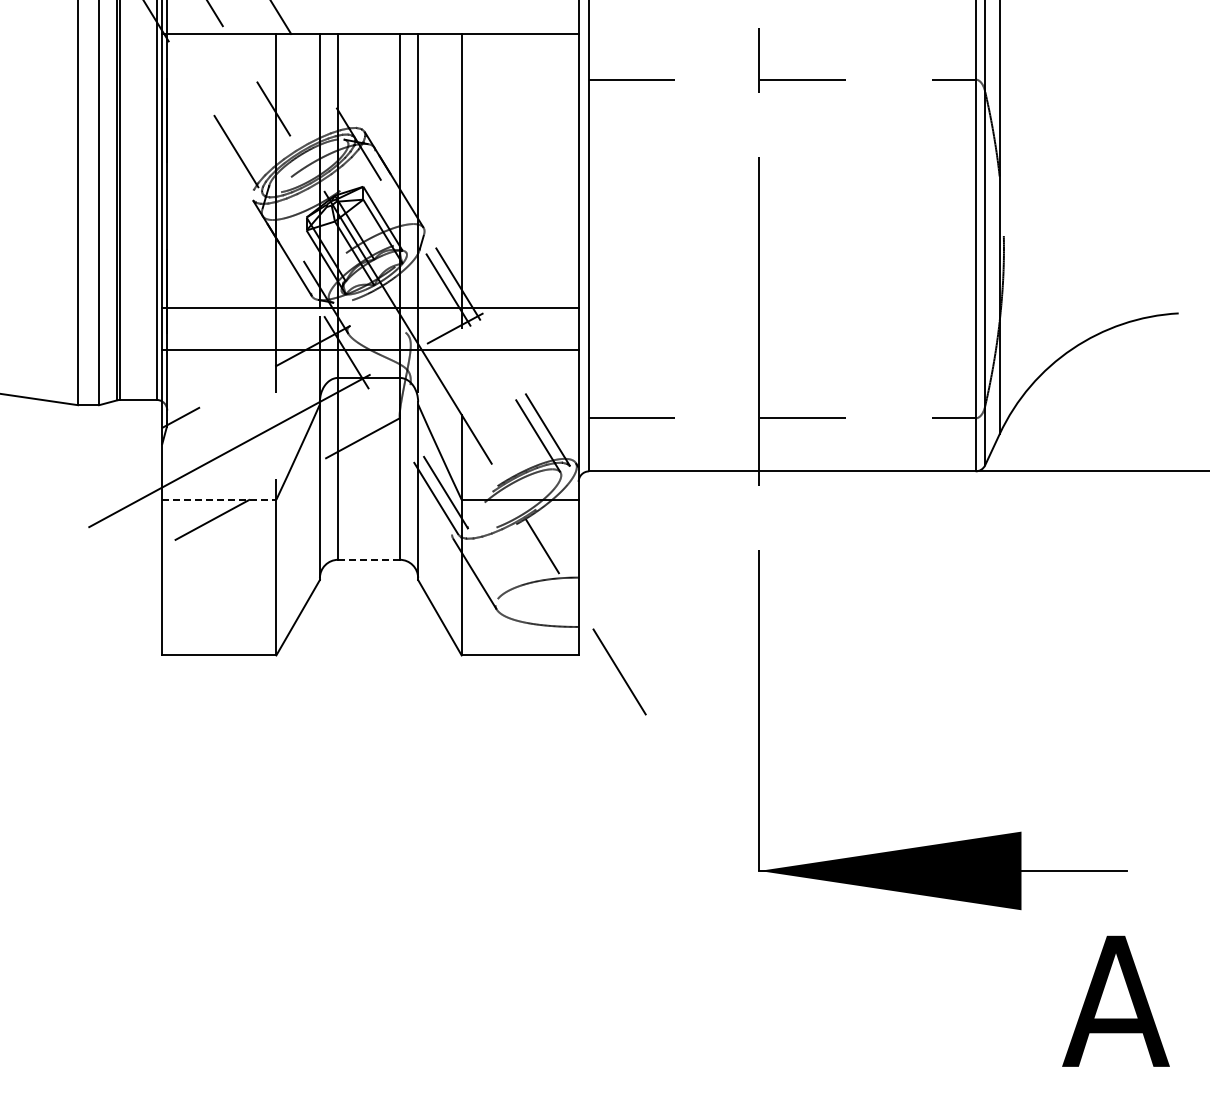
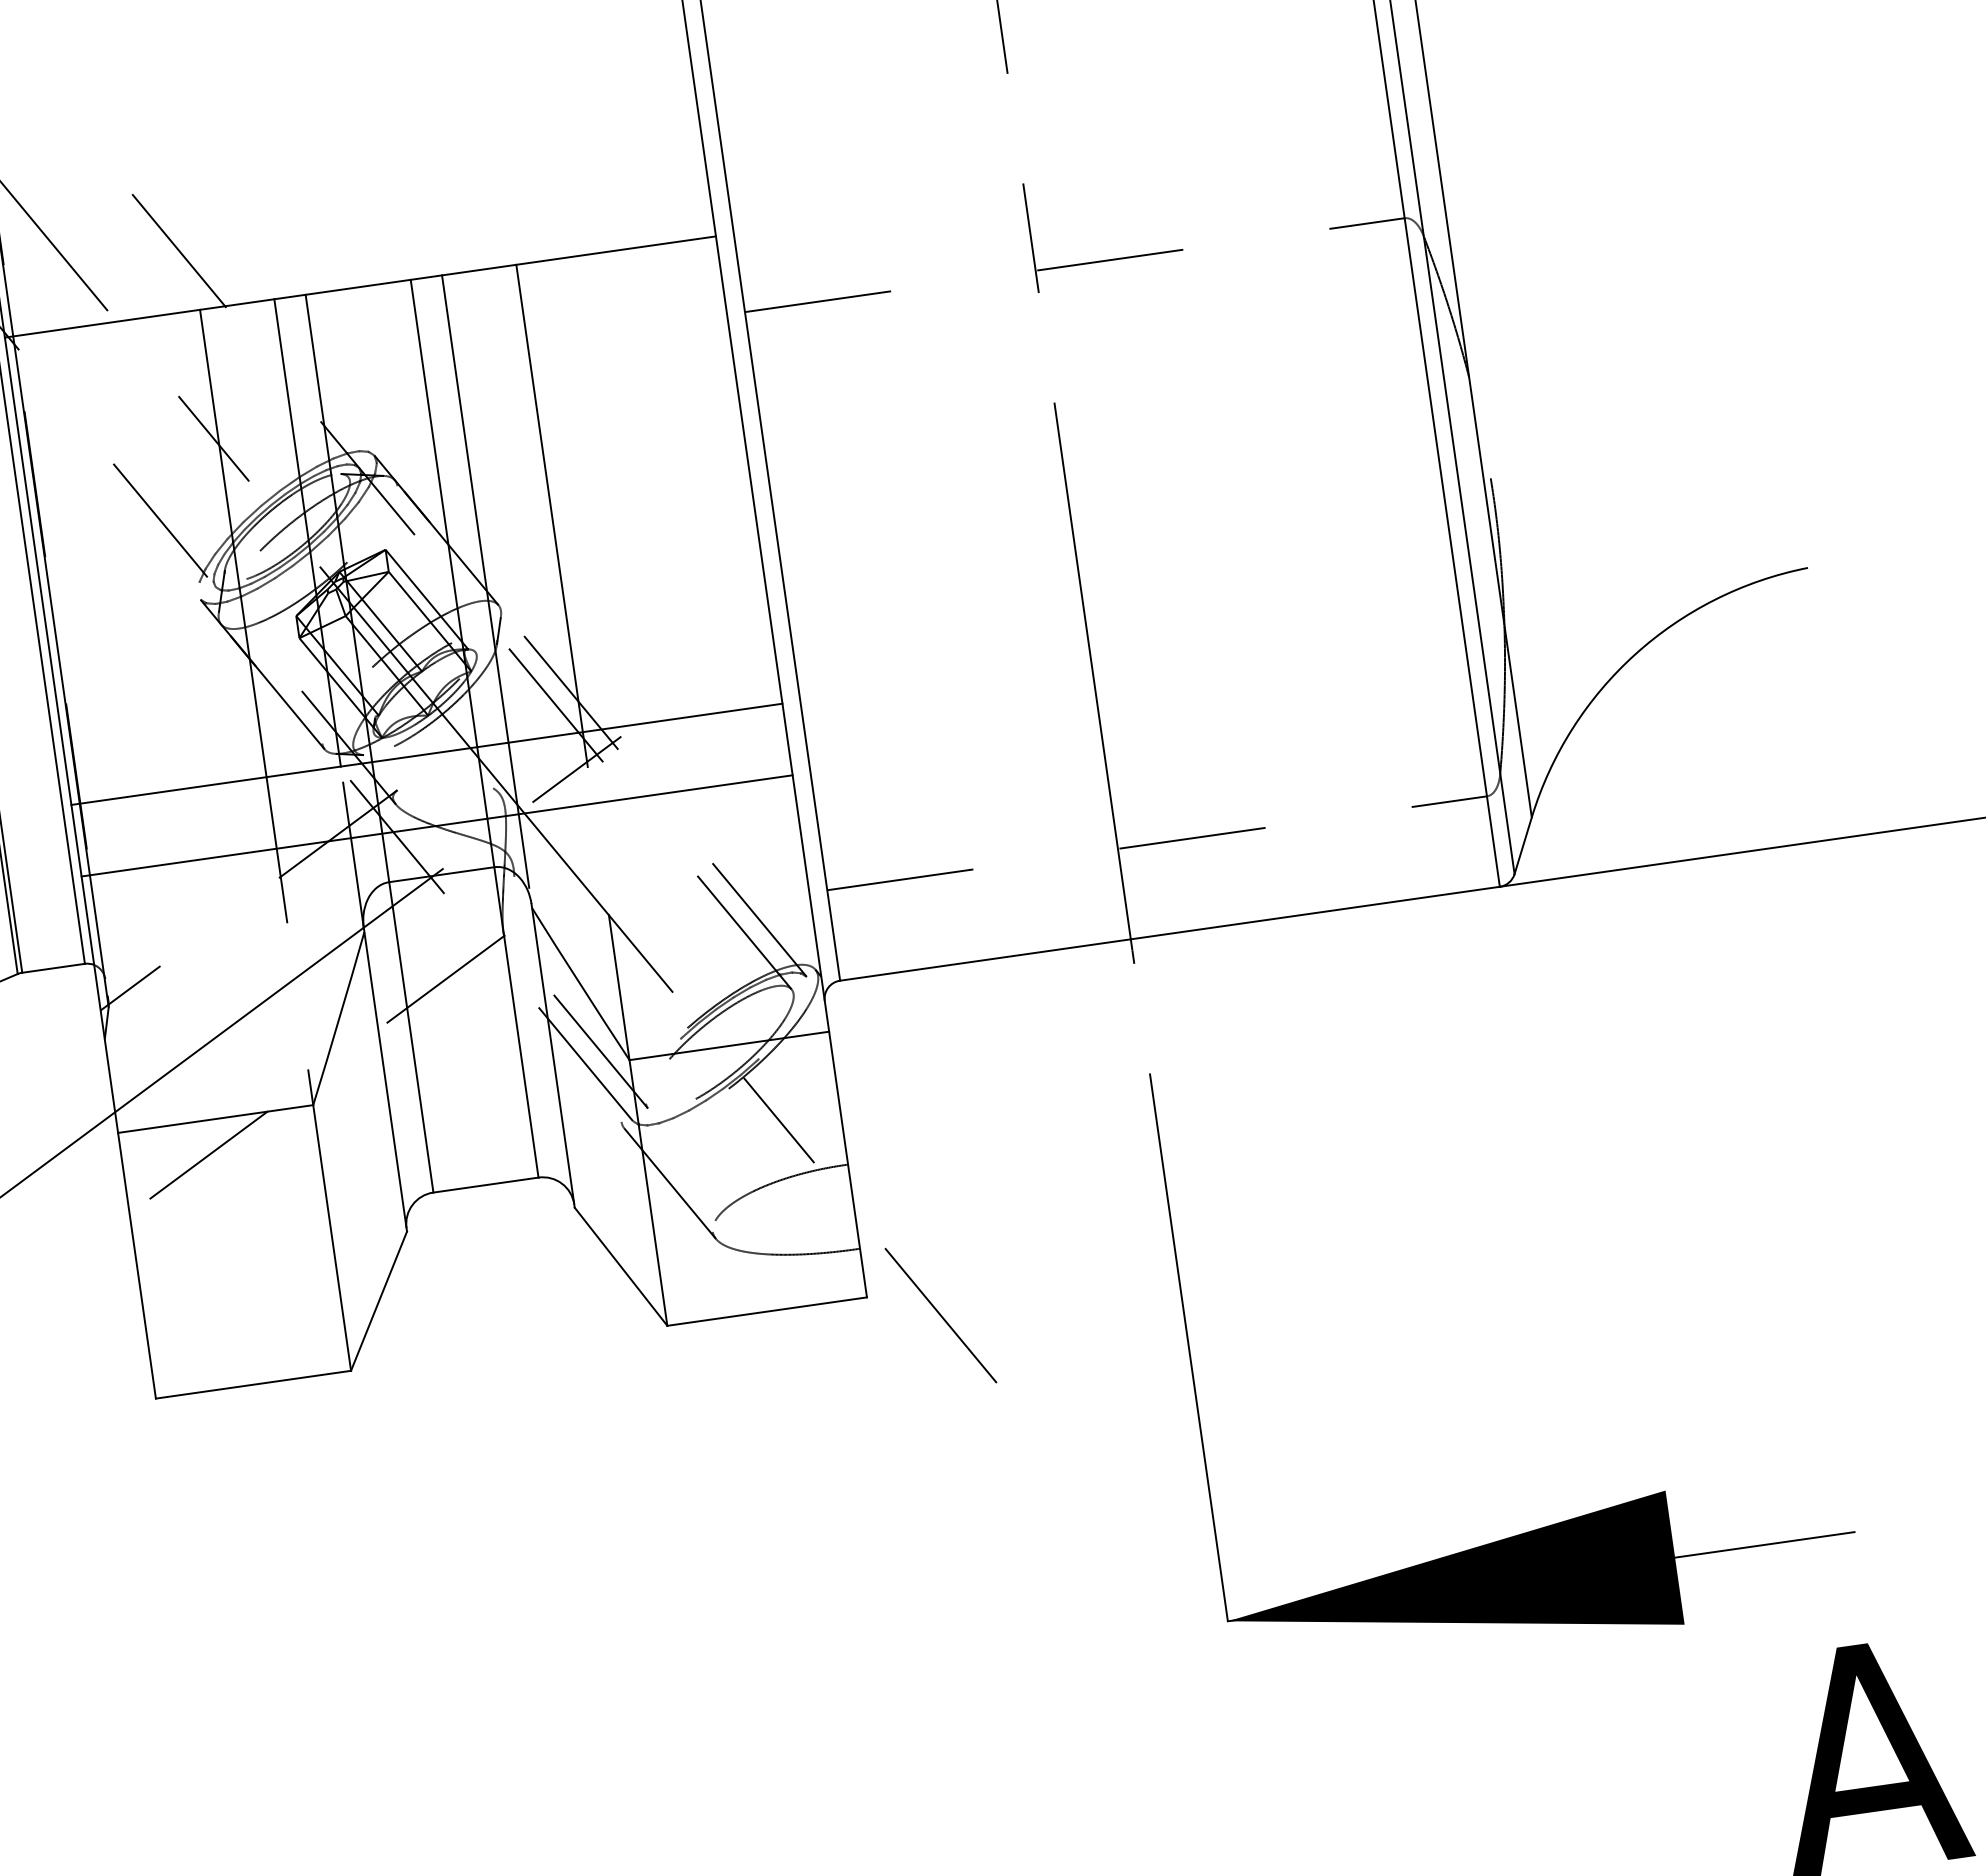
line: (219, 499) -> (216, 1118), dashed -> solid
line: (369, 559) -> (486, 1184), dashed -> solid

